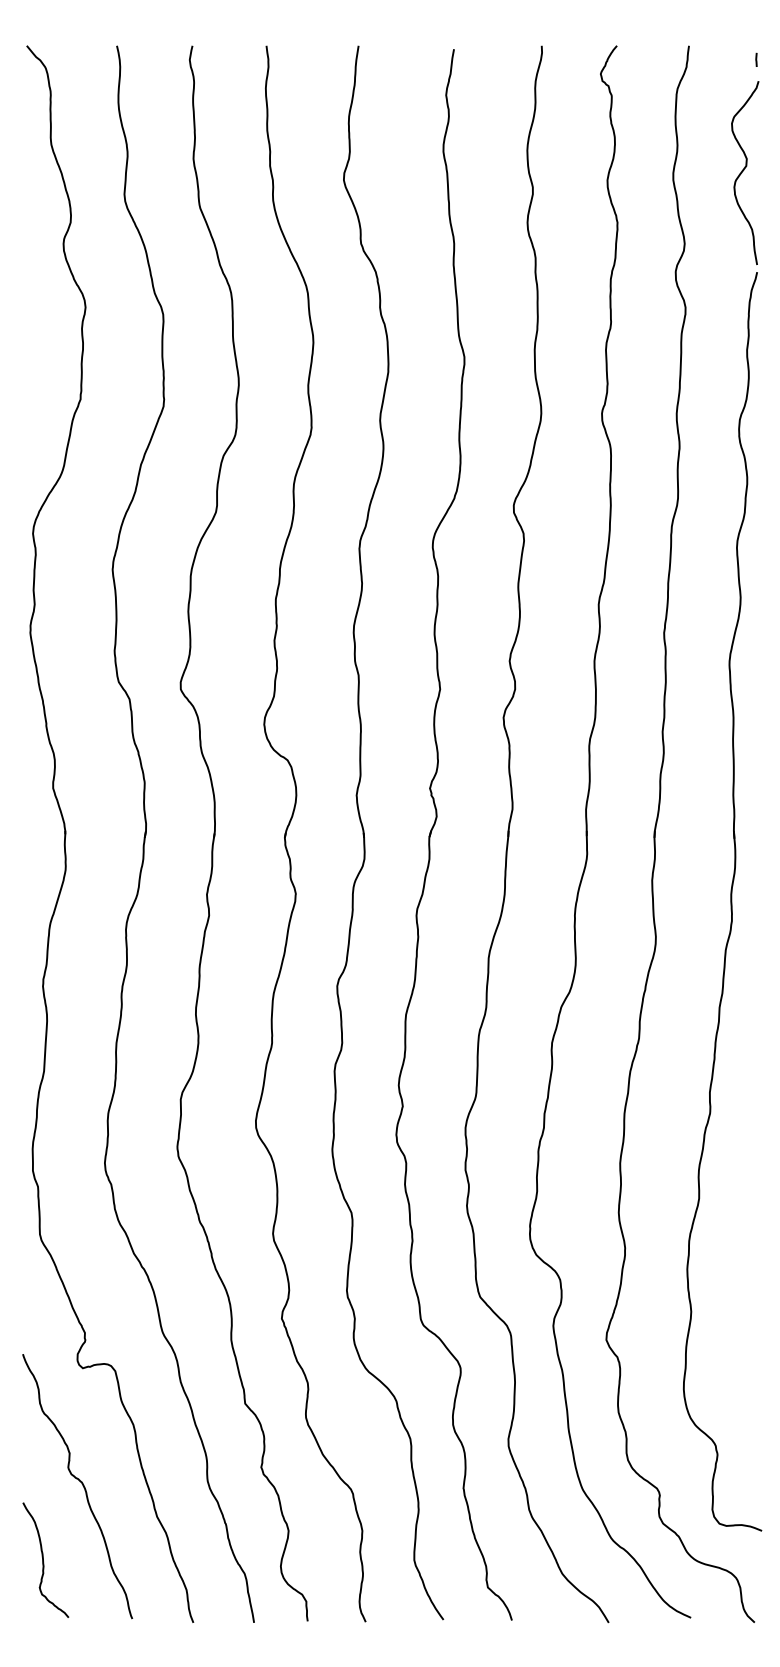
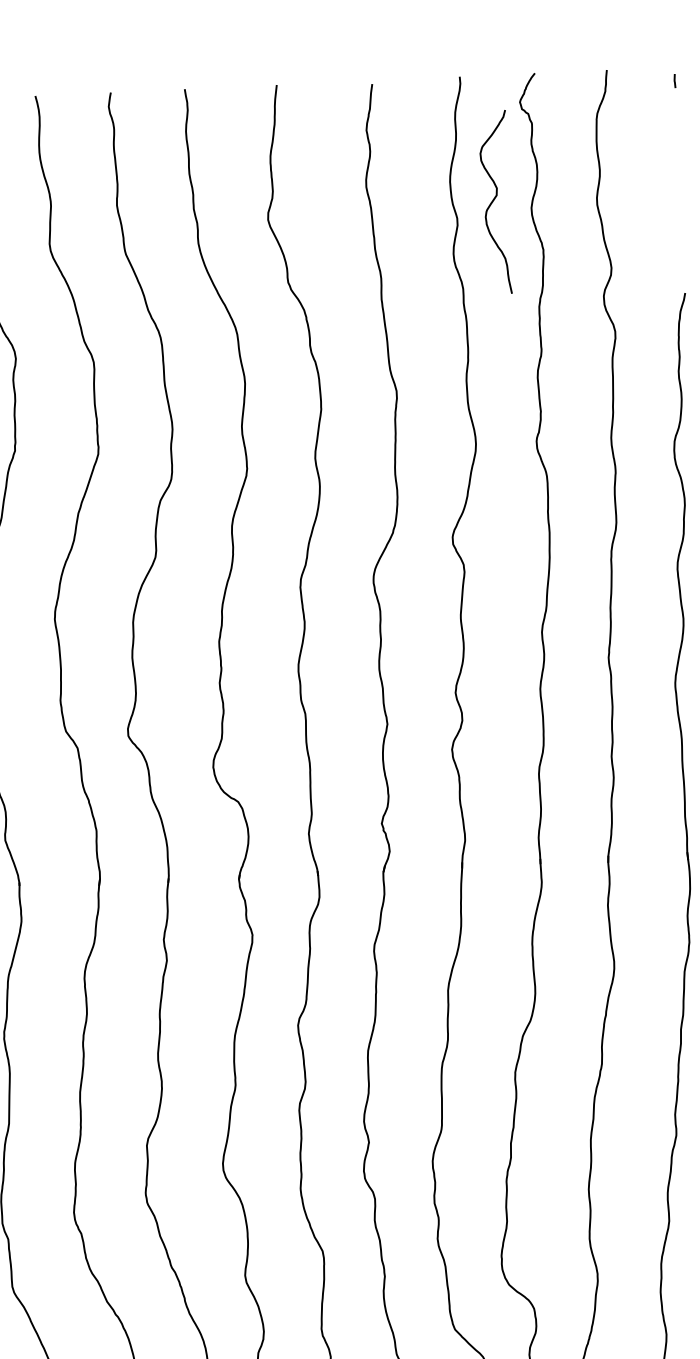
curve: (744, 170) -> (495, 199), moved

